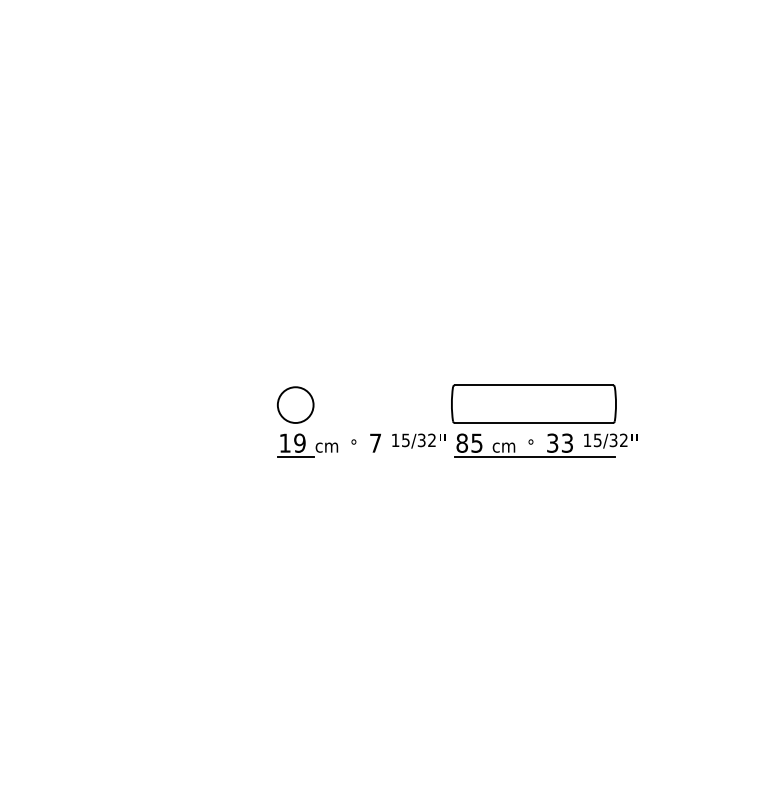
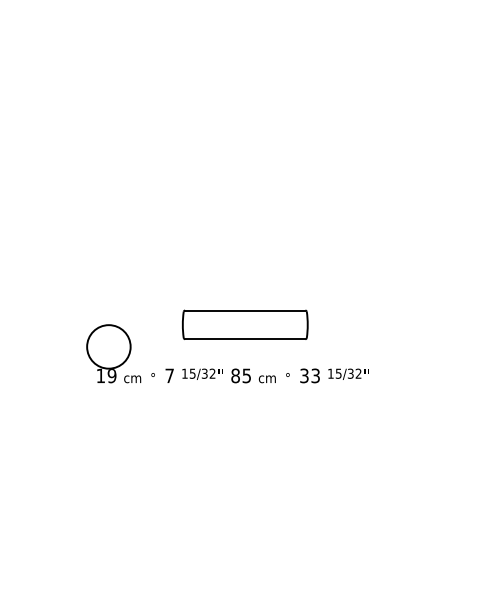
part: (533, 403) -> (244, 324), moved
circle: (295, 404) -> (108, 346), size x1.6
line: (295, 456) -> (108, 386), removed
line: (534, 456) -> (290, 386), removed

